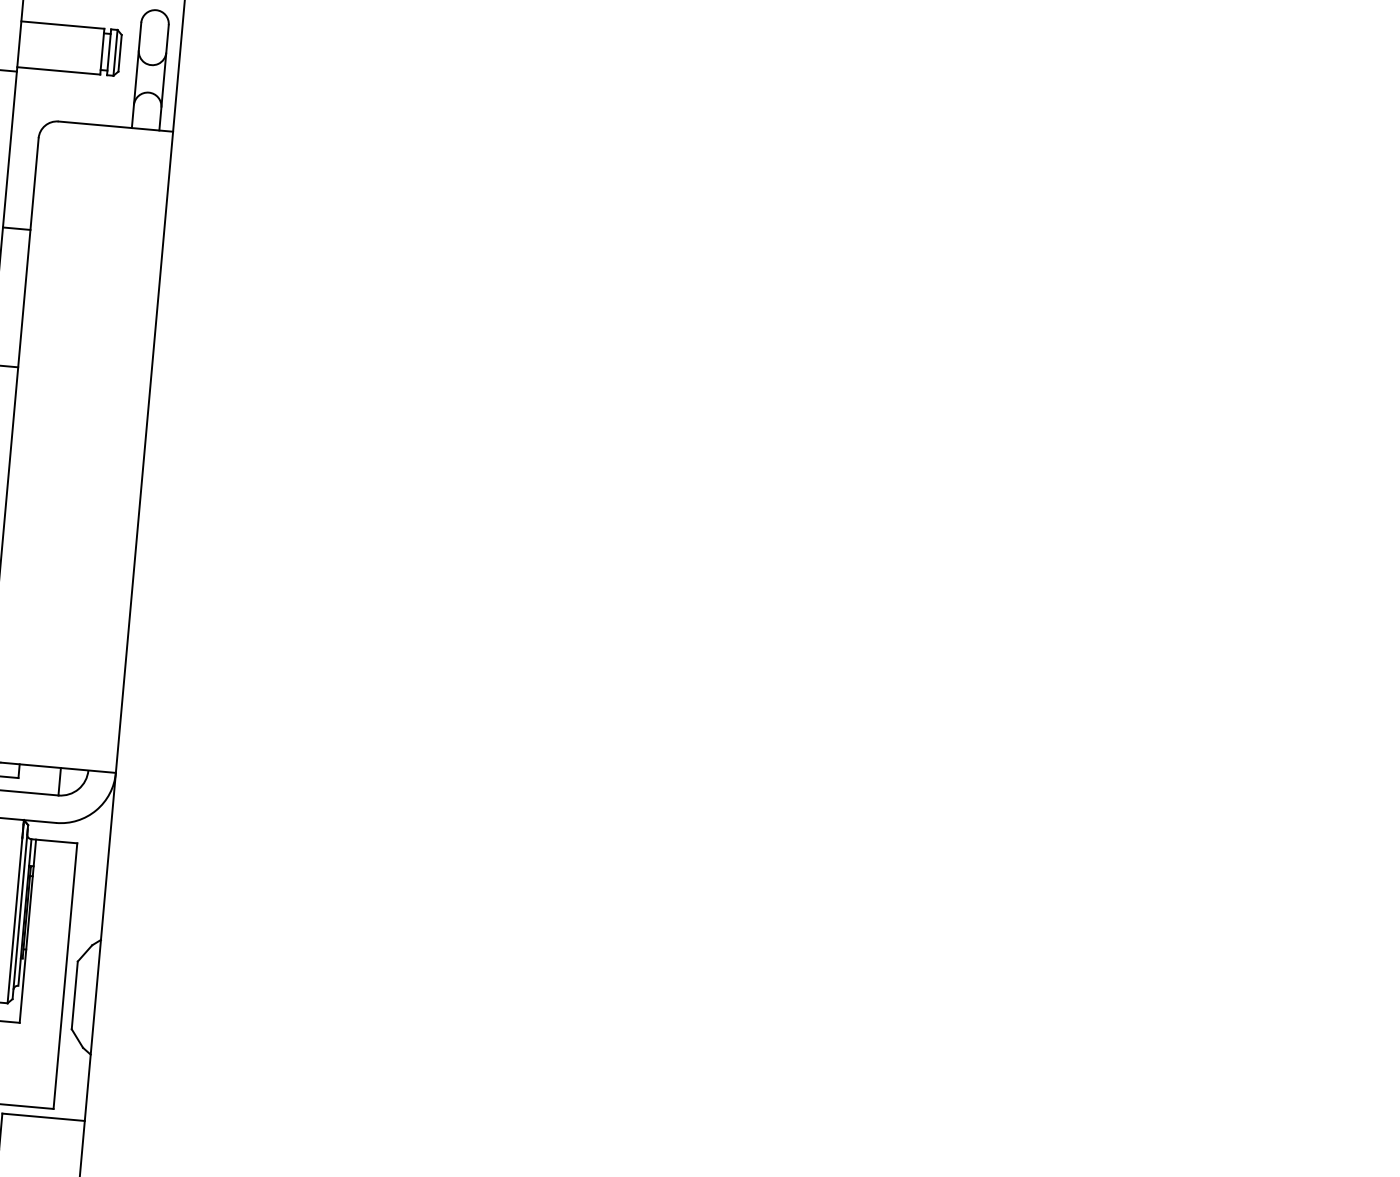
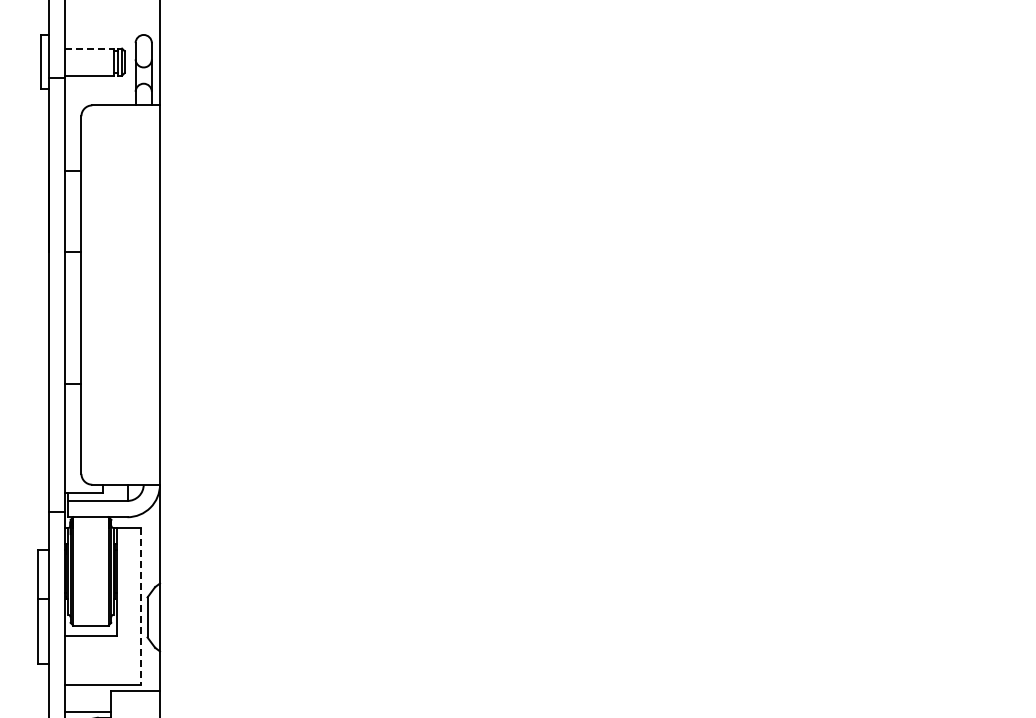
line: (62, 24) -> (89, 48), solid -> dashed
line: (66, 975) -> (141, 606), solid -> dashed

